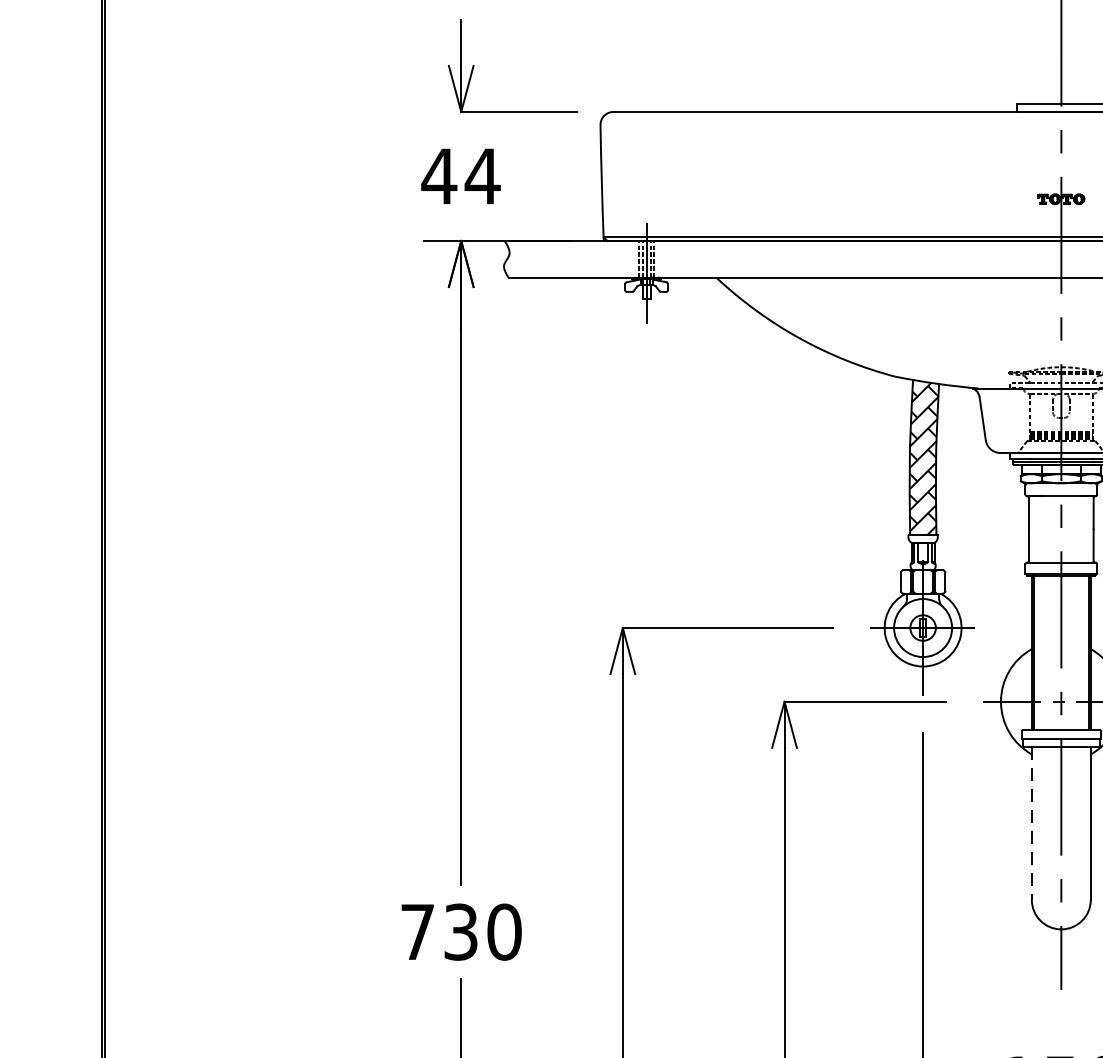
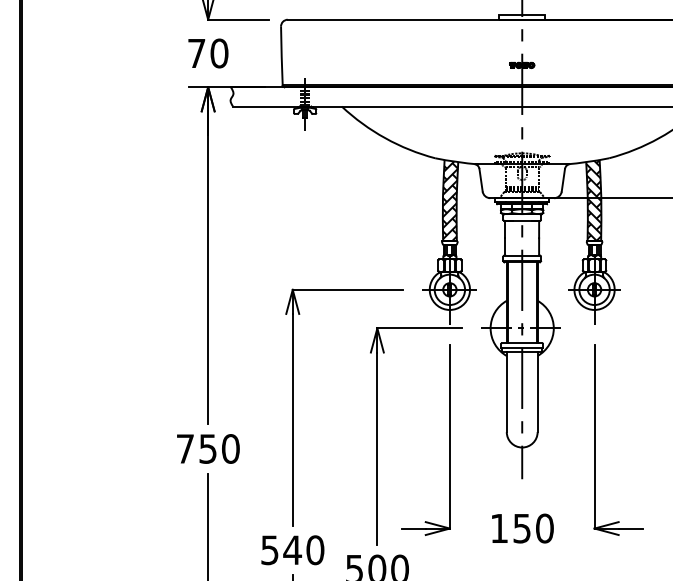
text: (459, 176) -> (207, 53), 44 -> 70
line: (1031, 824) -> (506, 392), dashed -> solid
text: (461, 931) -> (208, 448), 730 -> 750

